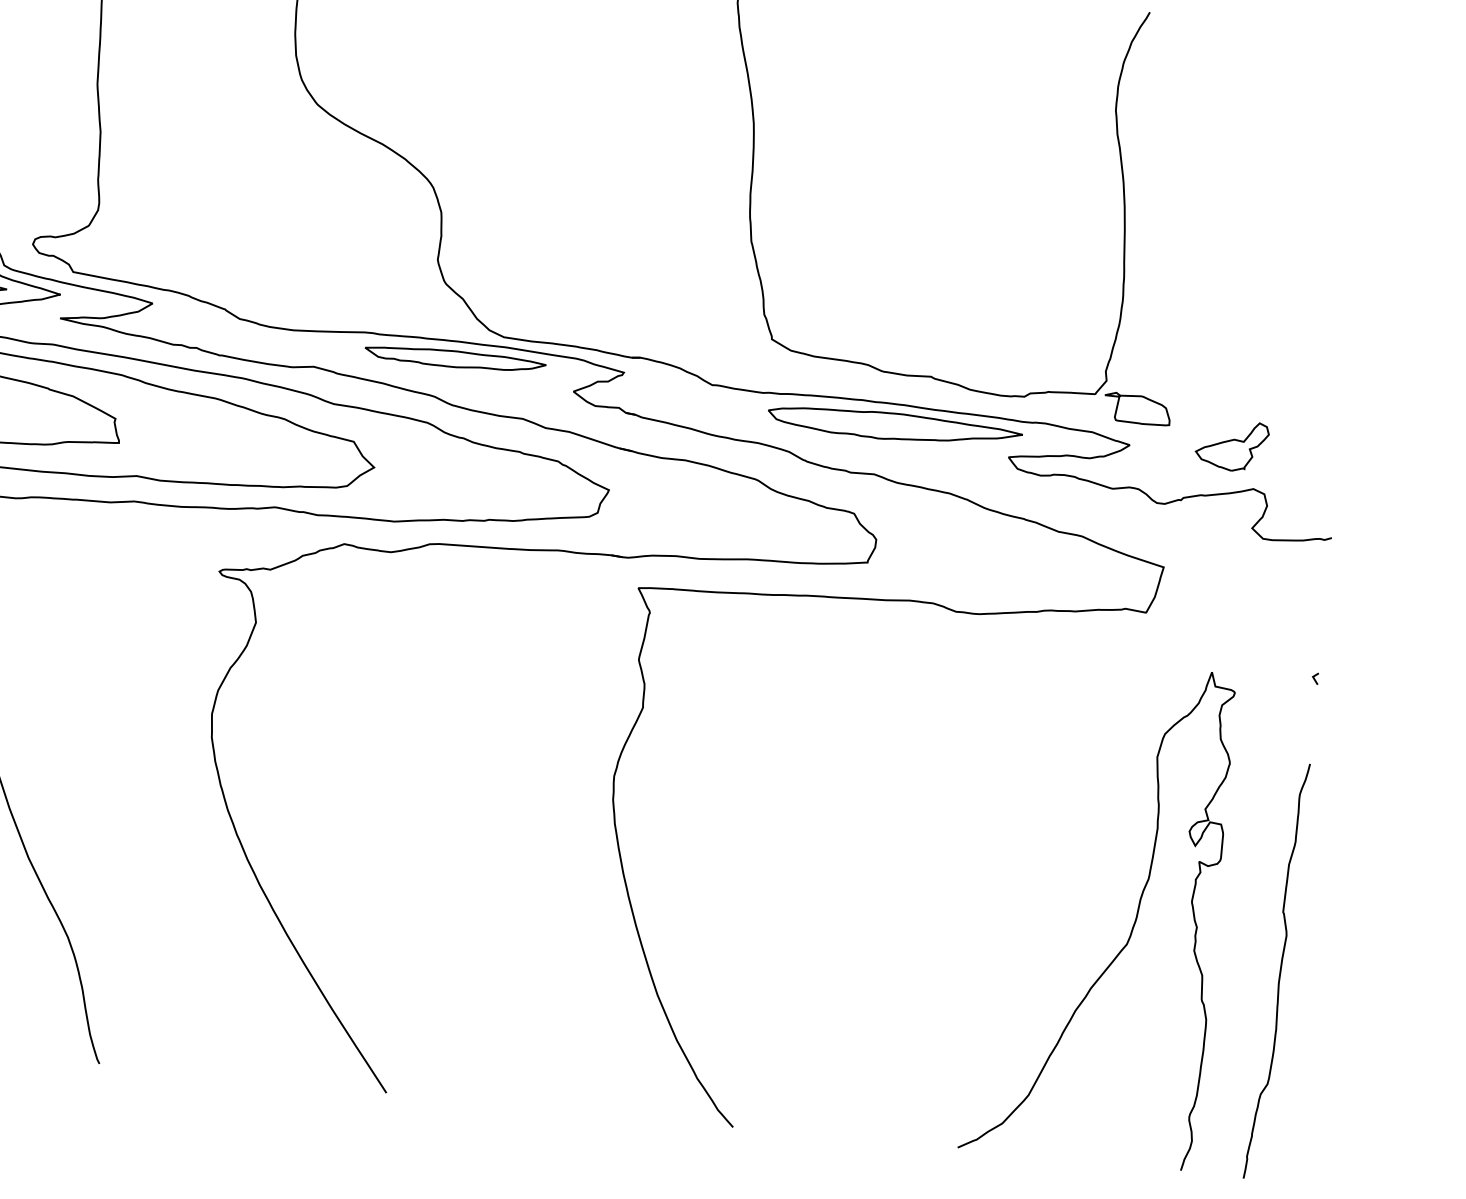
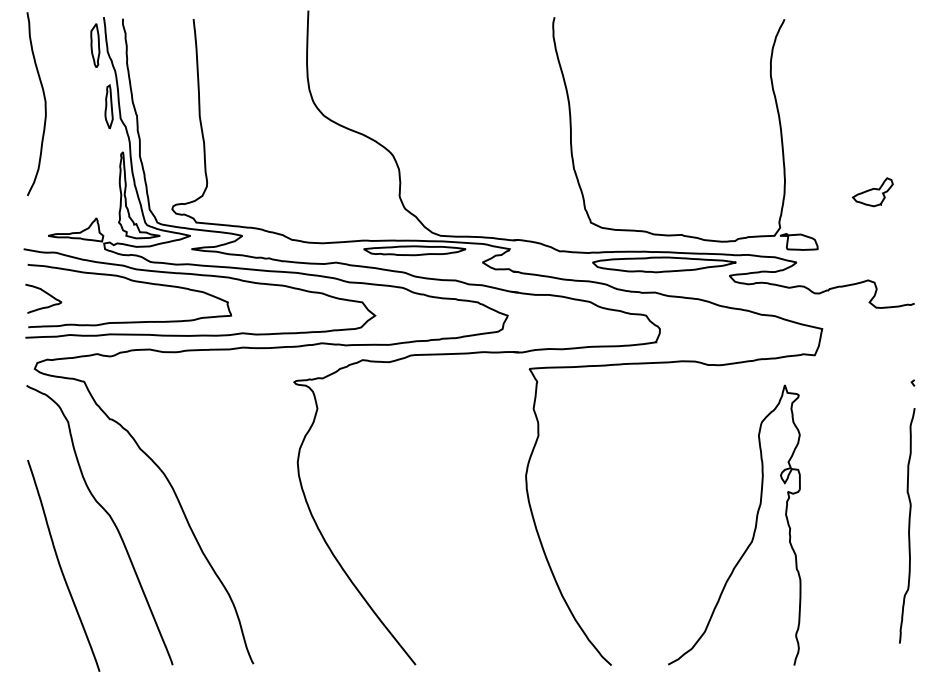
part: (1231, 446) -> (872, 192), moved
curve: (1133, 919) -> (754, 527), moved
curve: (1279, 970) -> (908, 525), moved

